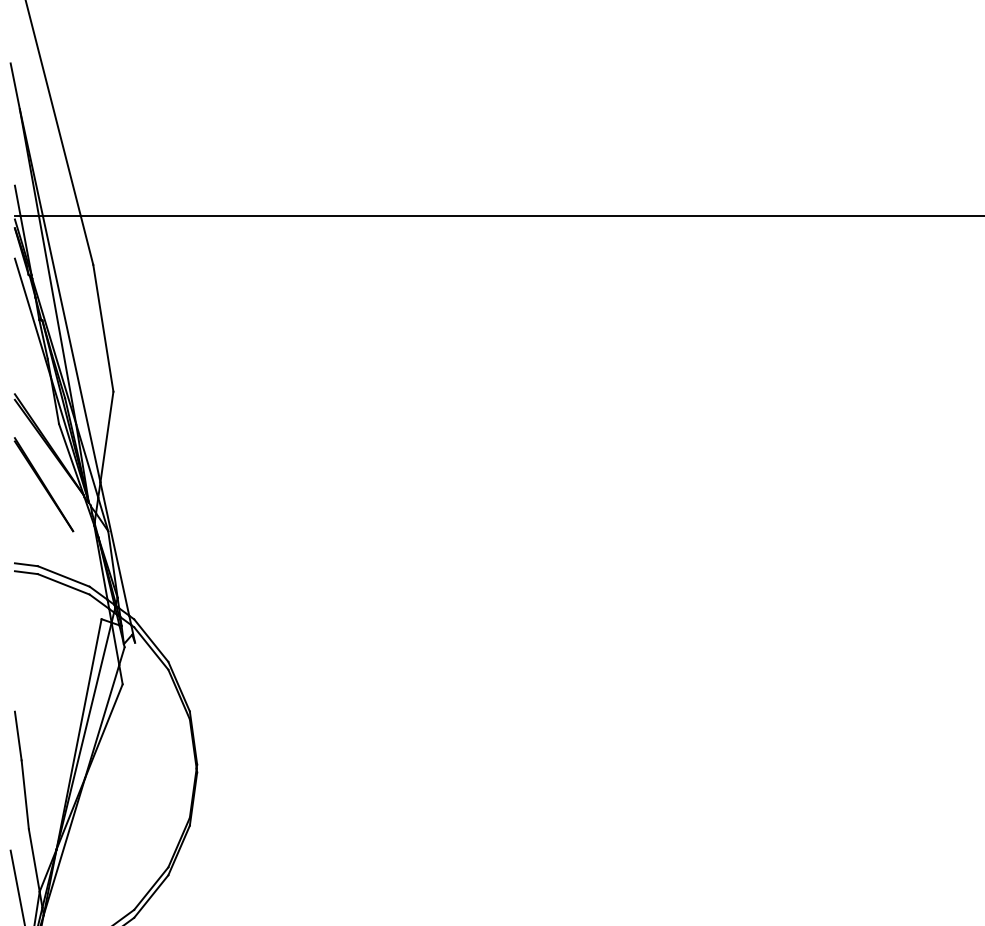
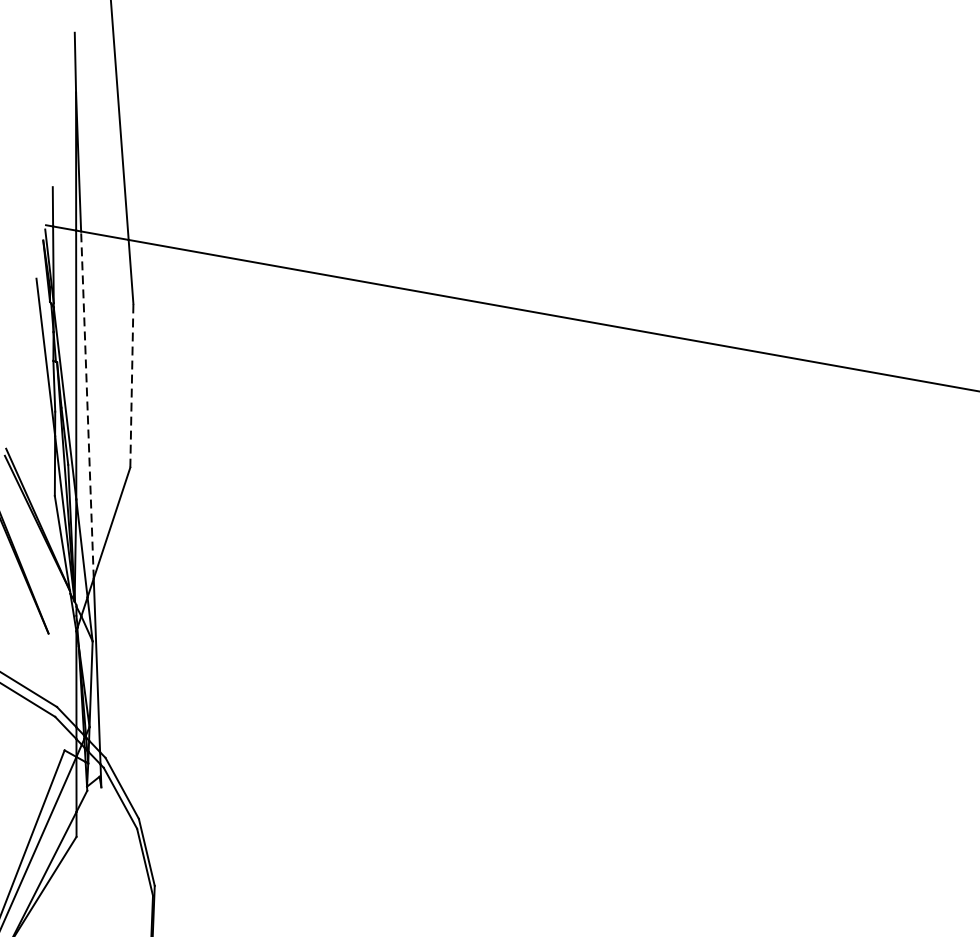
line: (103, 327) -> (132, 384), solid -> dashed
line: (71, 348) -> (87, 404), solid -> dashed

